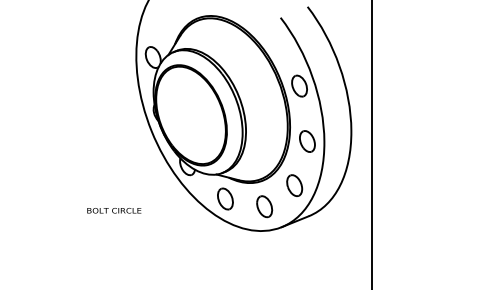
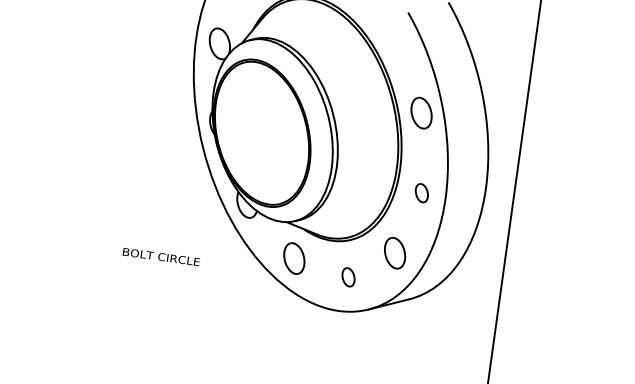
part: (307, 141) -> (421, 193), size x0.6
part: (264, 206) -> (348, 276), size x0.6
text: (114, 210) -> (161, 256), moved

